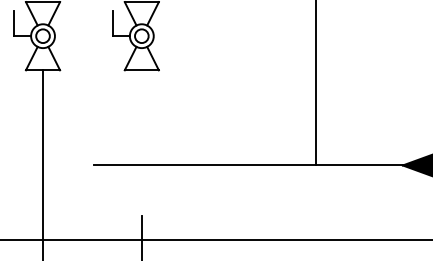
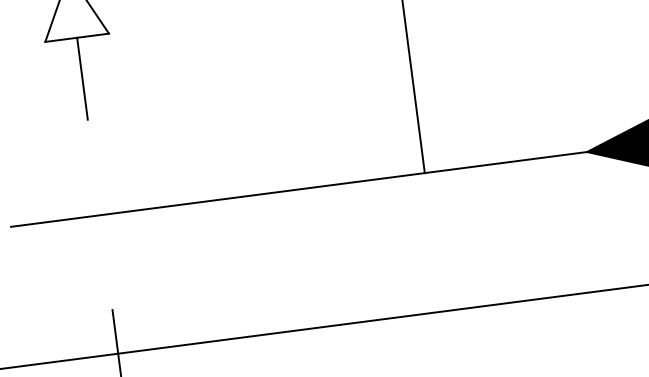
line: (141, 92) -> (81, 79), added

